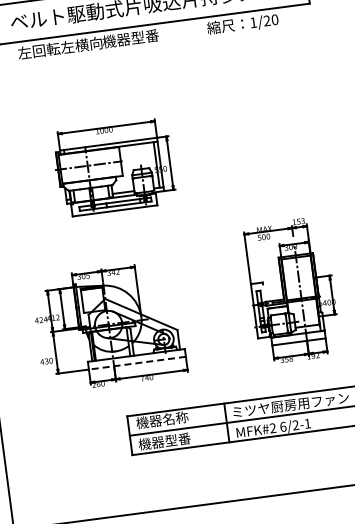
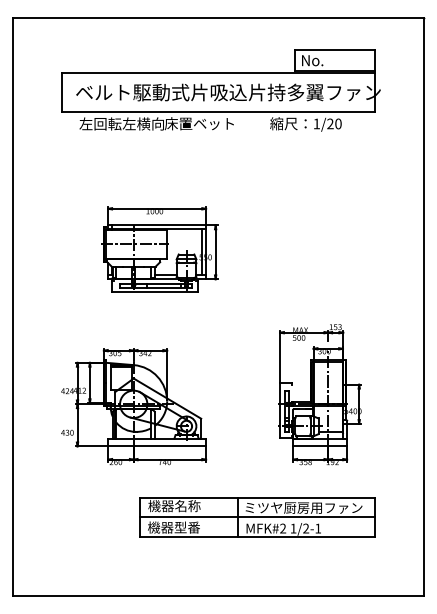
text: (136, 37) -> (198, 123), 機器型番 -> 床置ベット
line: (137, 363) -> (157, 446), dashed -> solid
text: (283, 426) -> (293, 528), 6/2-1 -> 1/2-1

